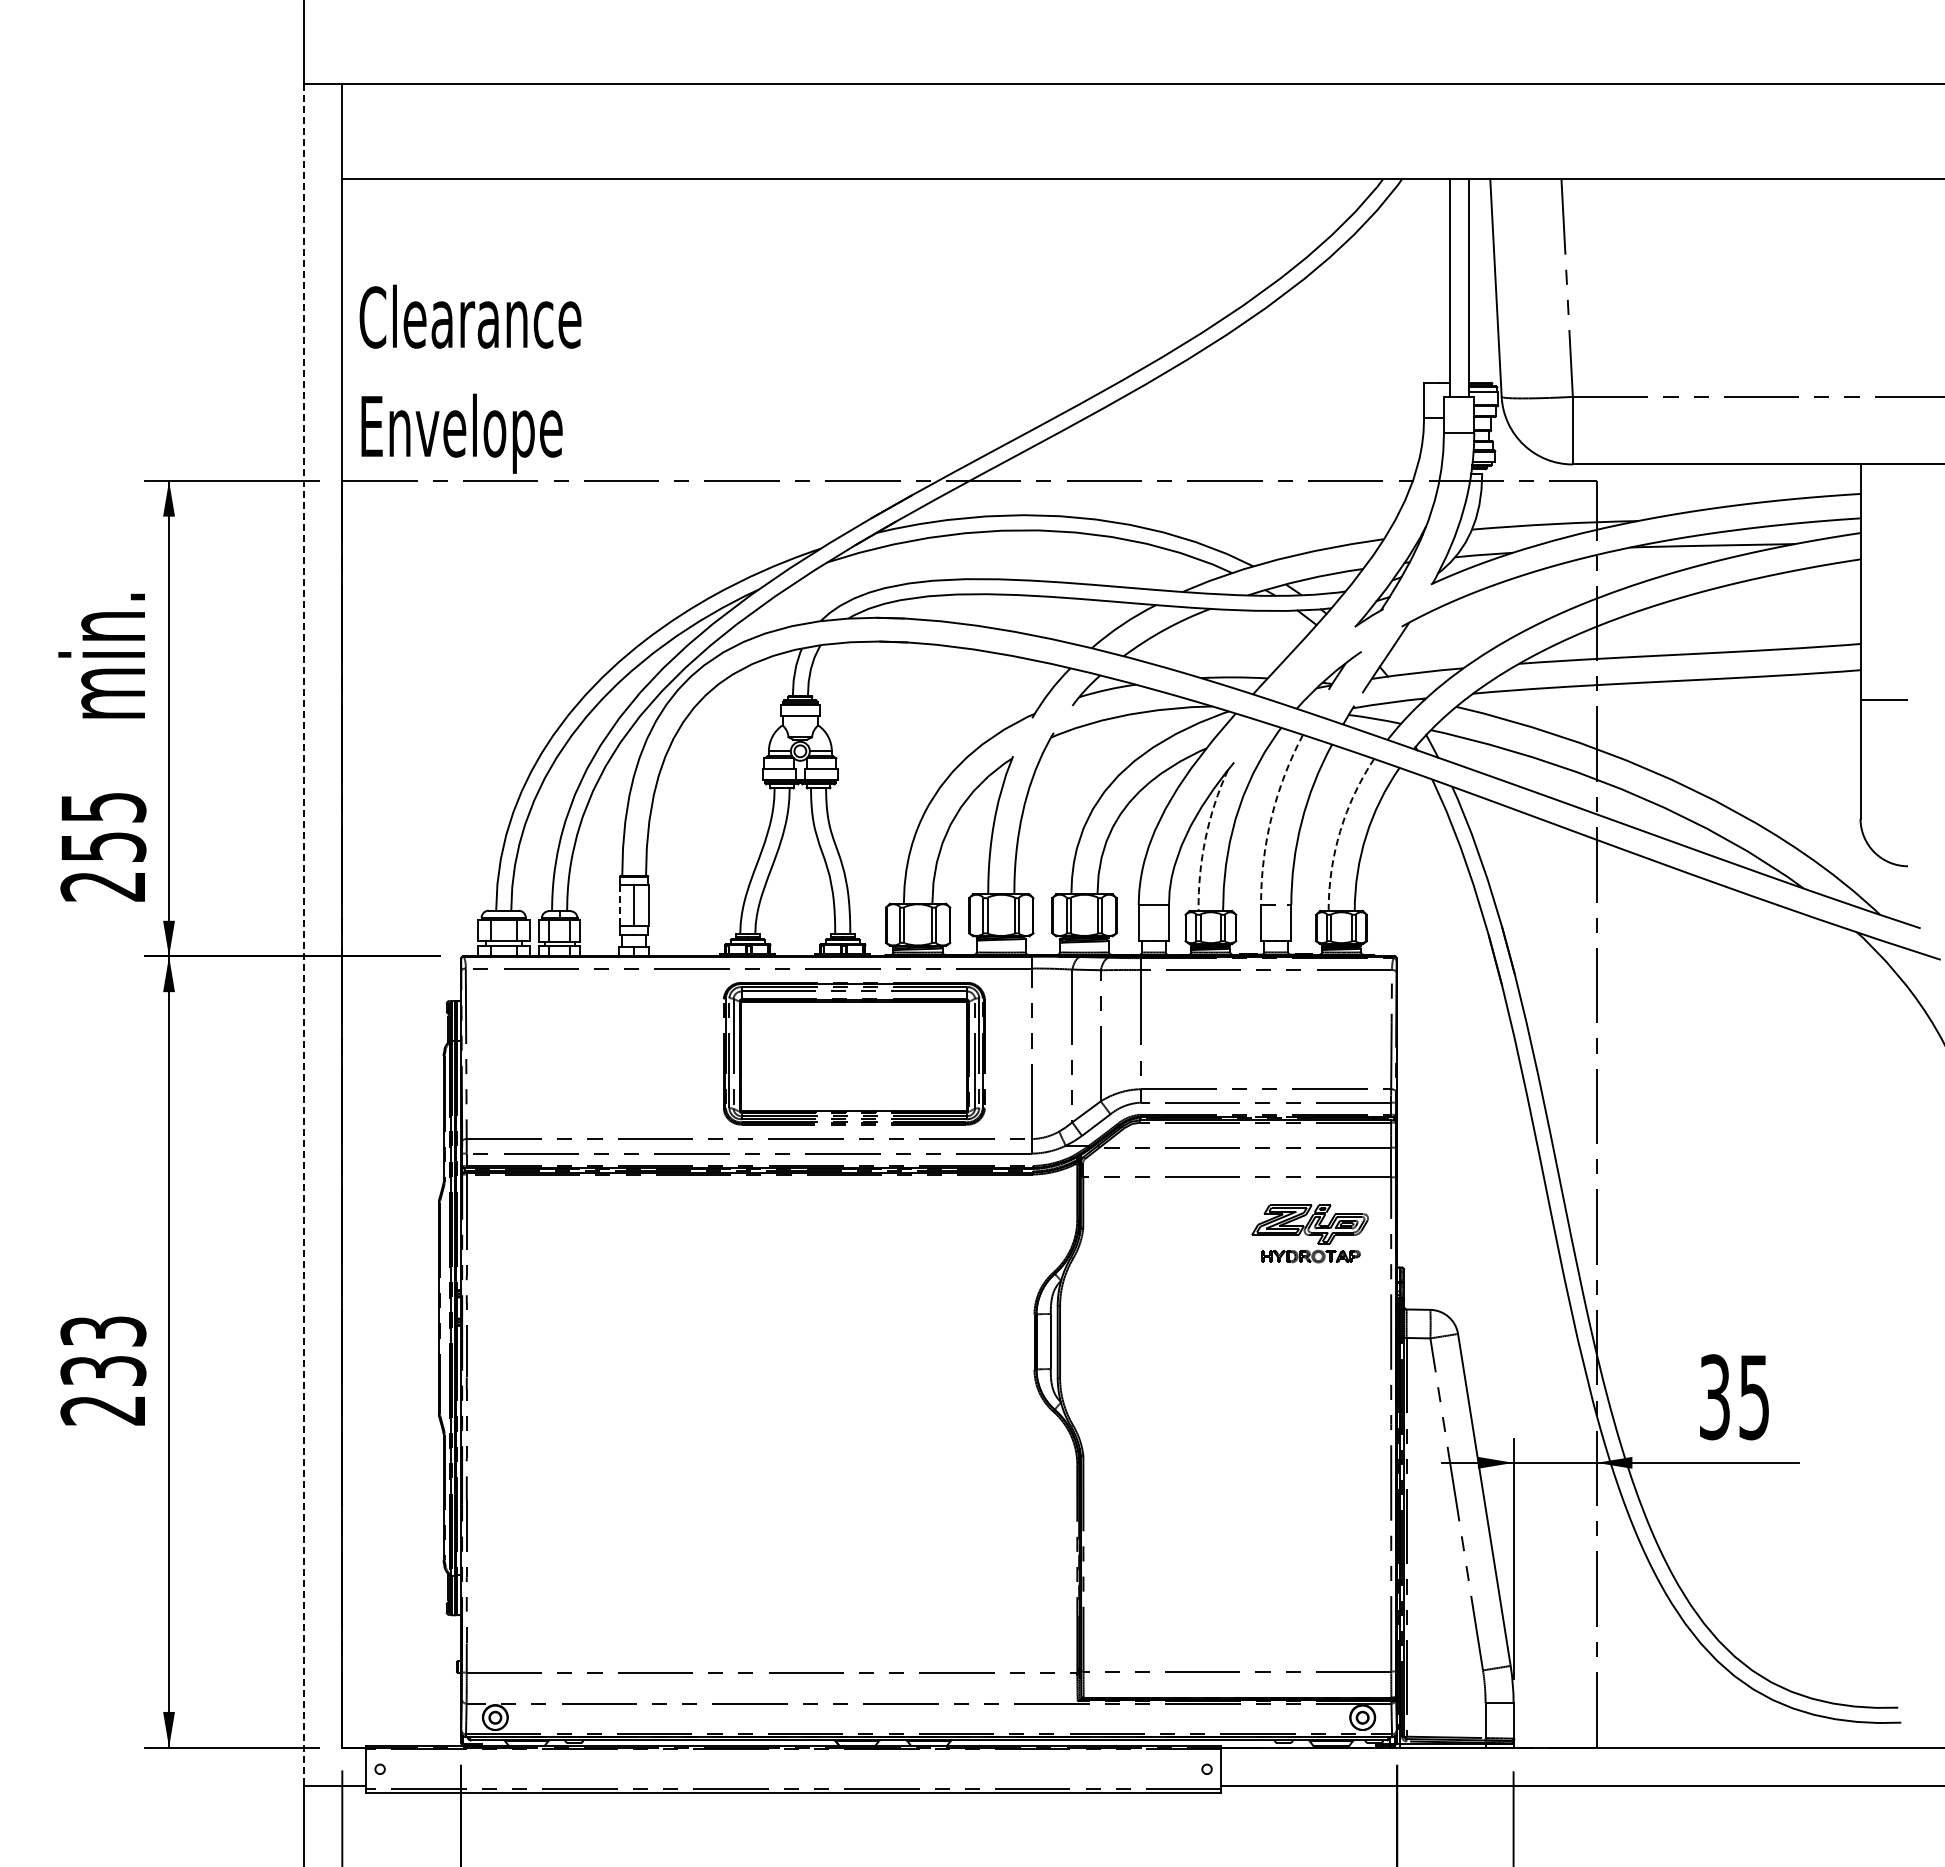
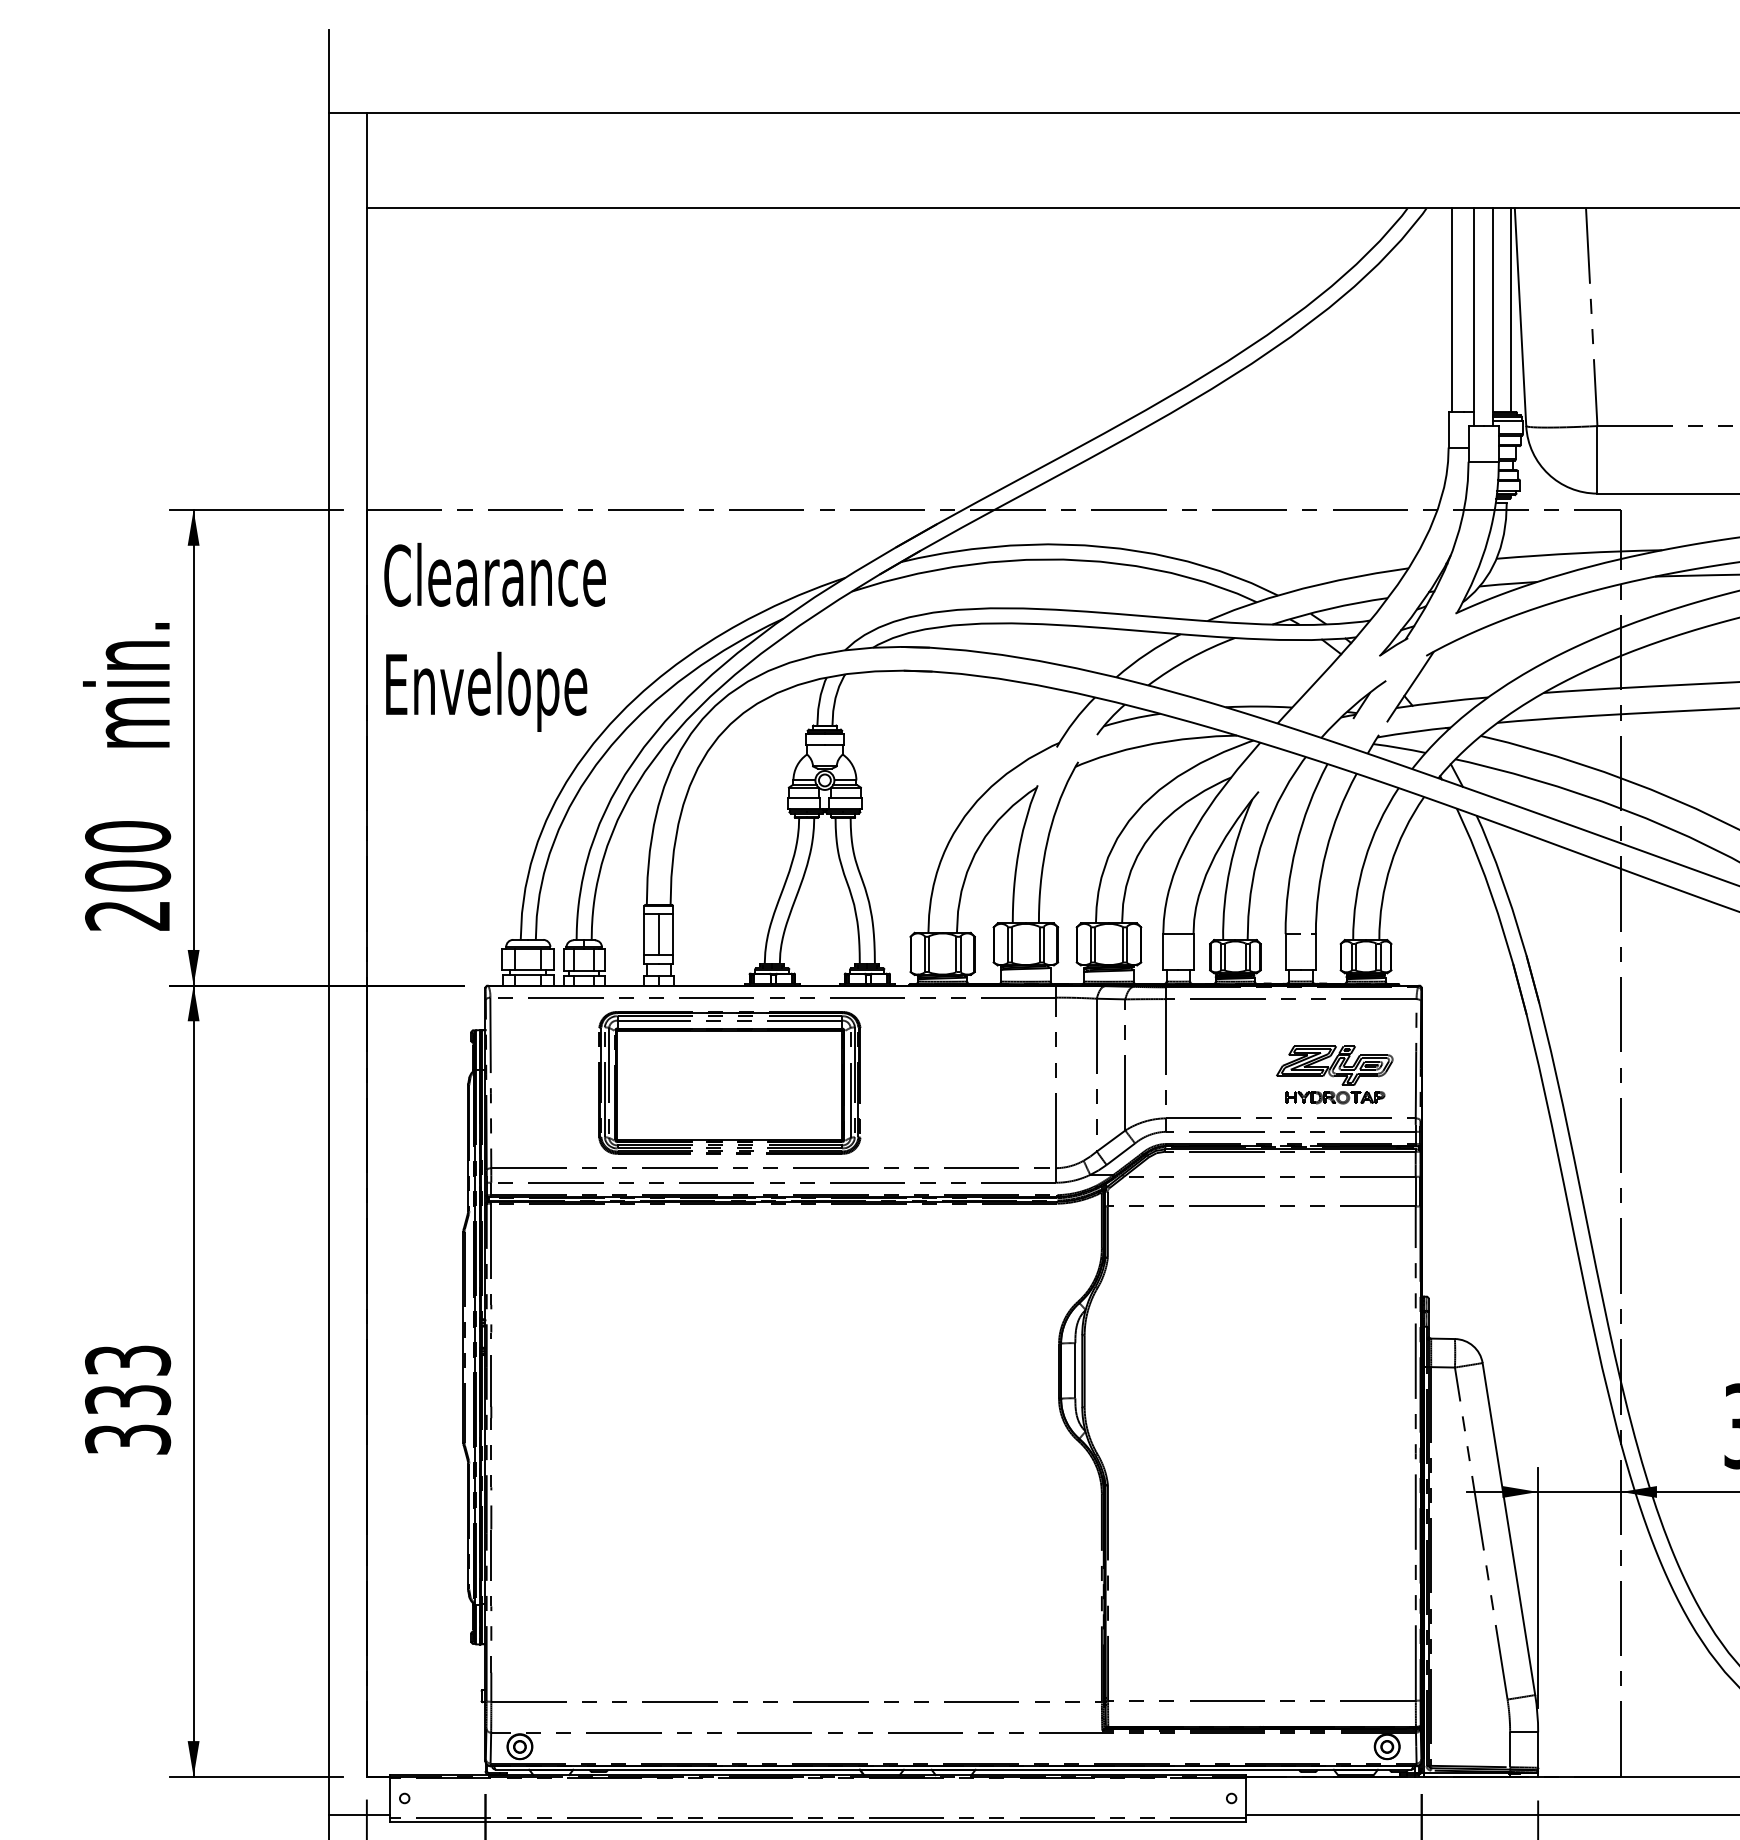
line: (1427, 280) -> (1452, 309), added
line: (1485, 280) -> (1510, 309), added
text: (470, 378) -> (495, 636), moved
arc: (1271, 817) -> (1296, 846), dashed -> solid
text: (103, 826) -> (128, 855), 255 -> 200
arc: (1340, 831) -> (1365, 860), dashed -> solid
arc: (1205, 838) -> (1230, 867), dashed -> solid
line: (619, 905) -> (644, 934), dashed -> solid
line: (304, 934) -> (329, 963), dashed -> solid
part: (854, 1053) -> (730, 1082), moved
part: (1309, 1233) -> (1334, 1074), moved
text: (103, 1410) -> (128, 1439), 233 -> 333

